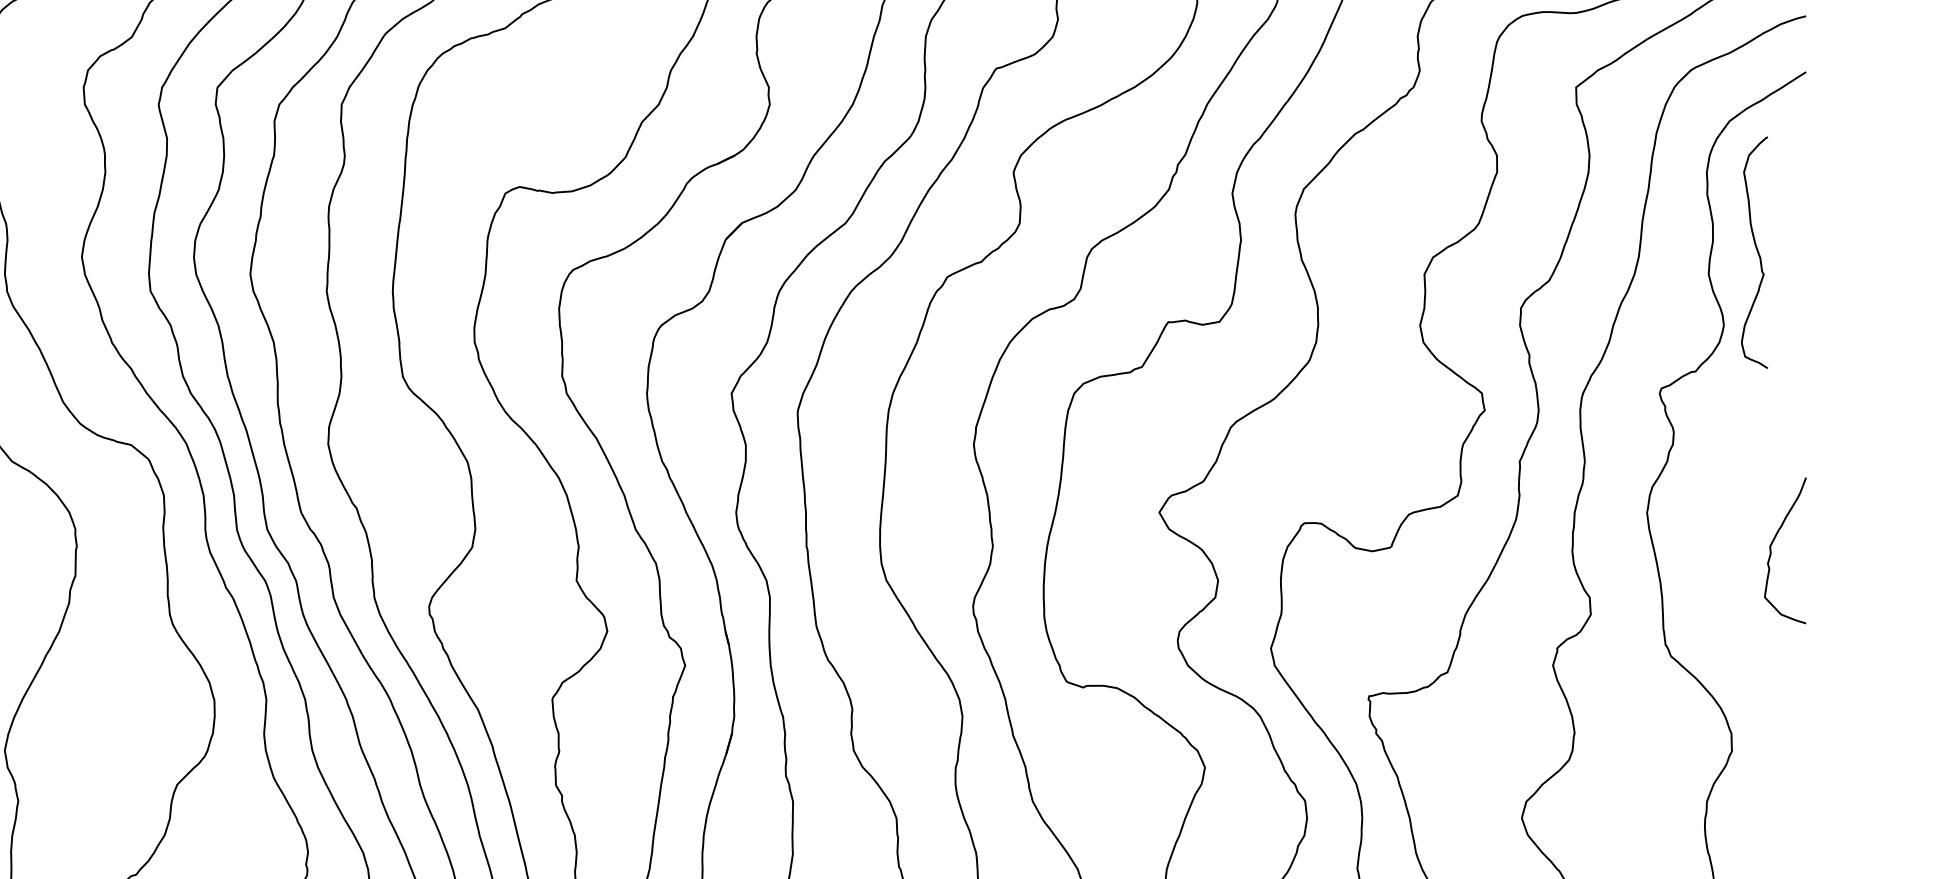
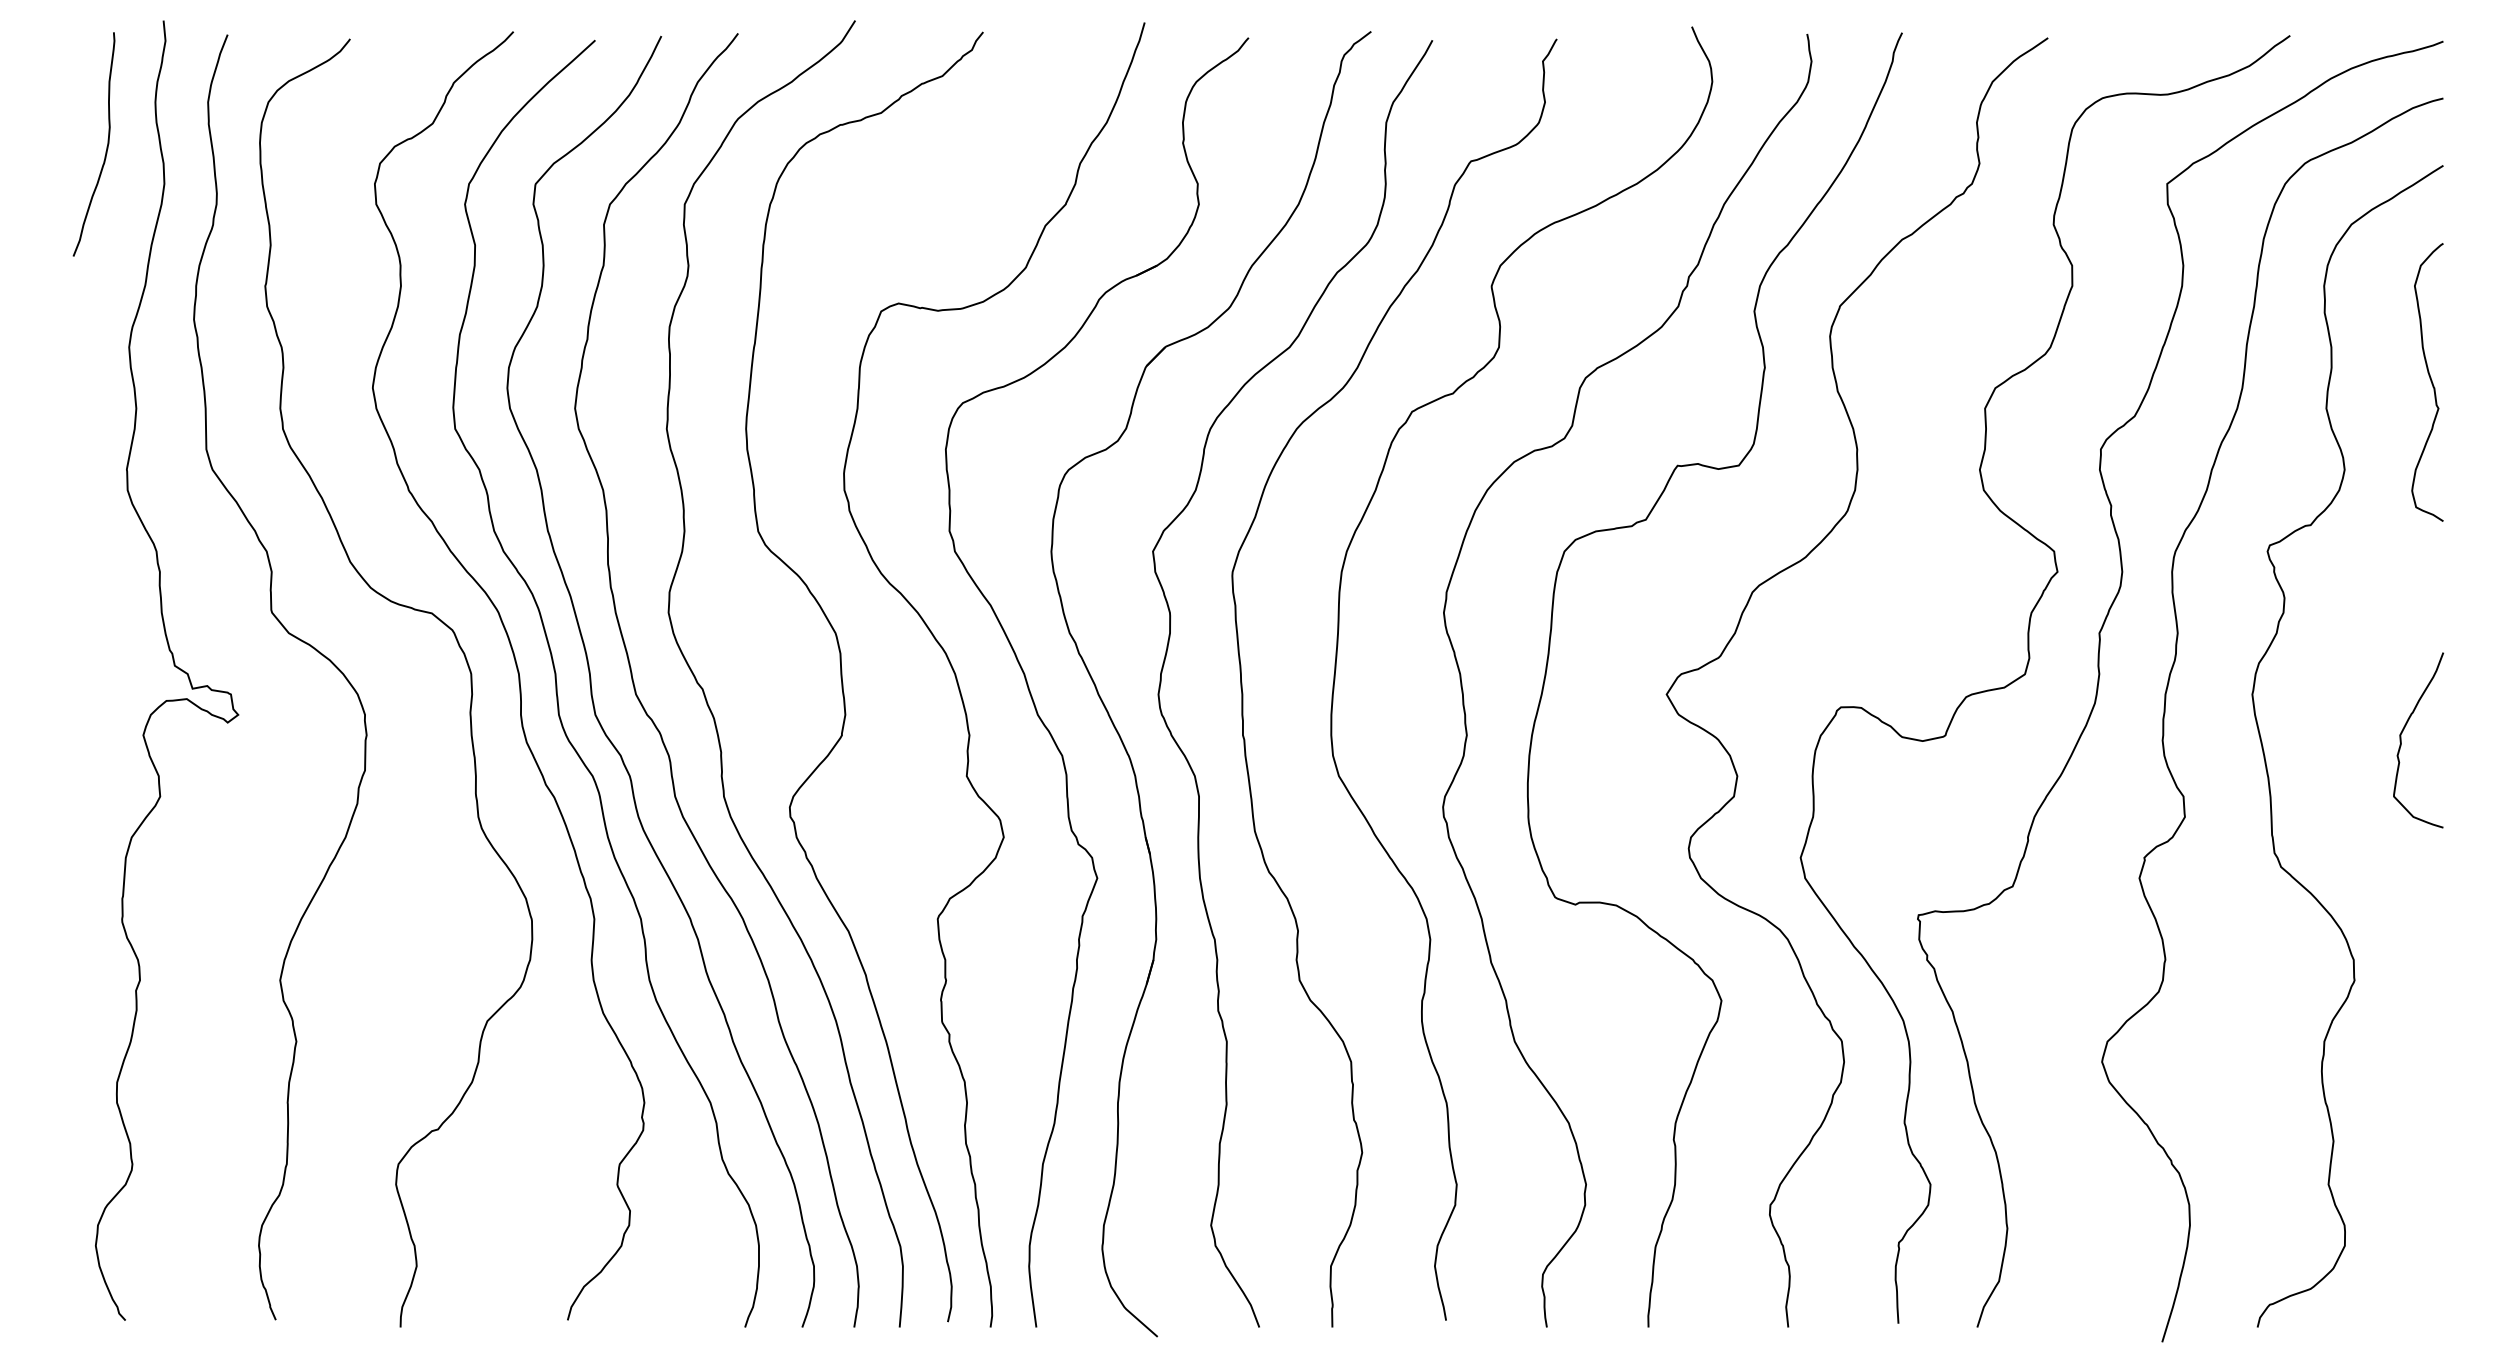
curve: (1757, 251) -> (2430, 381), moved

